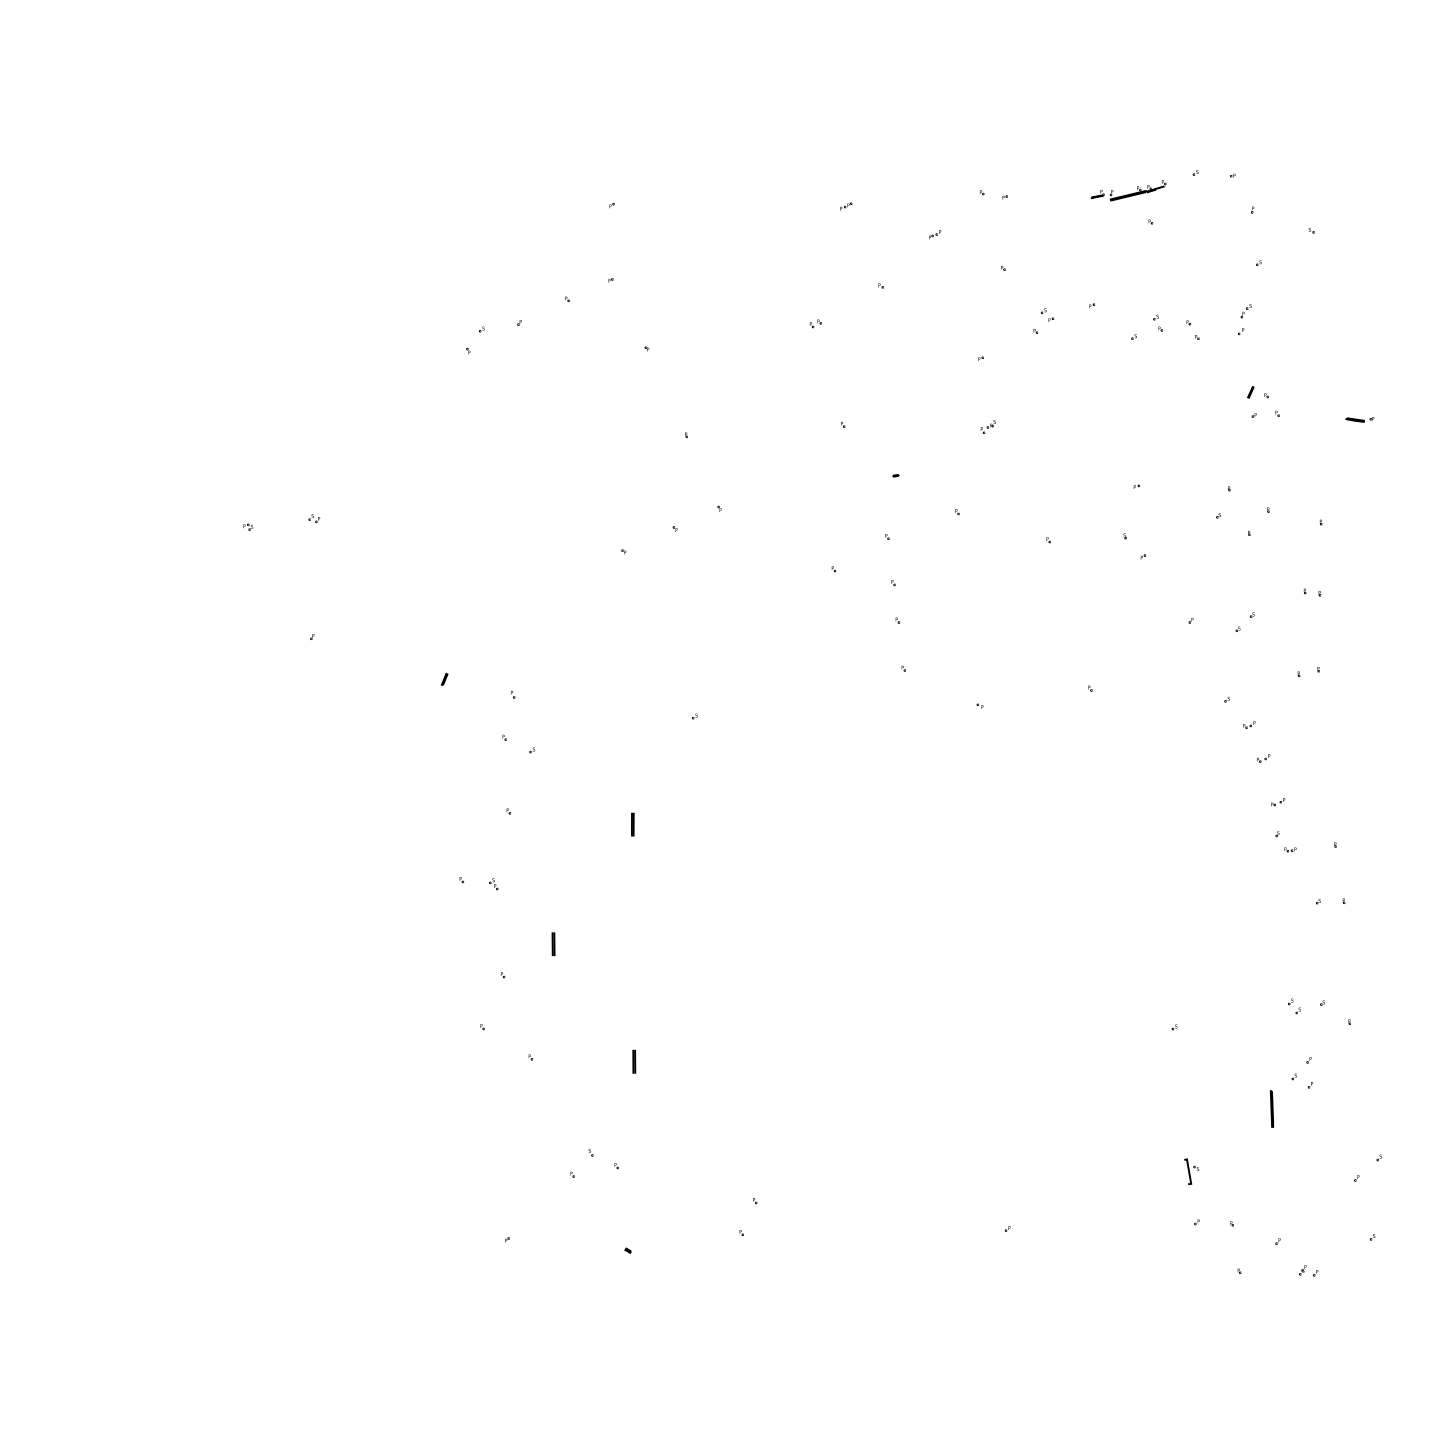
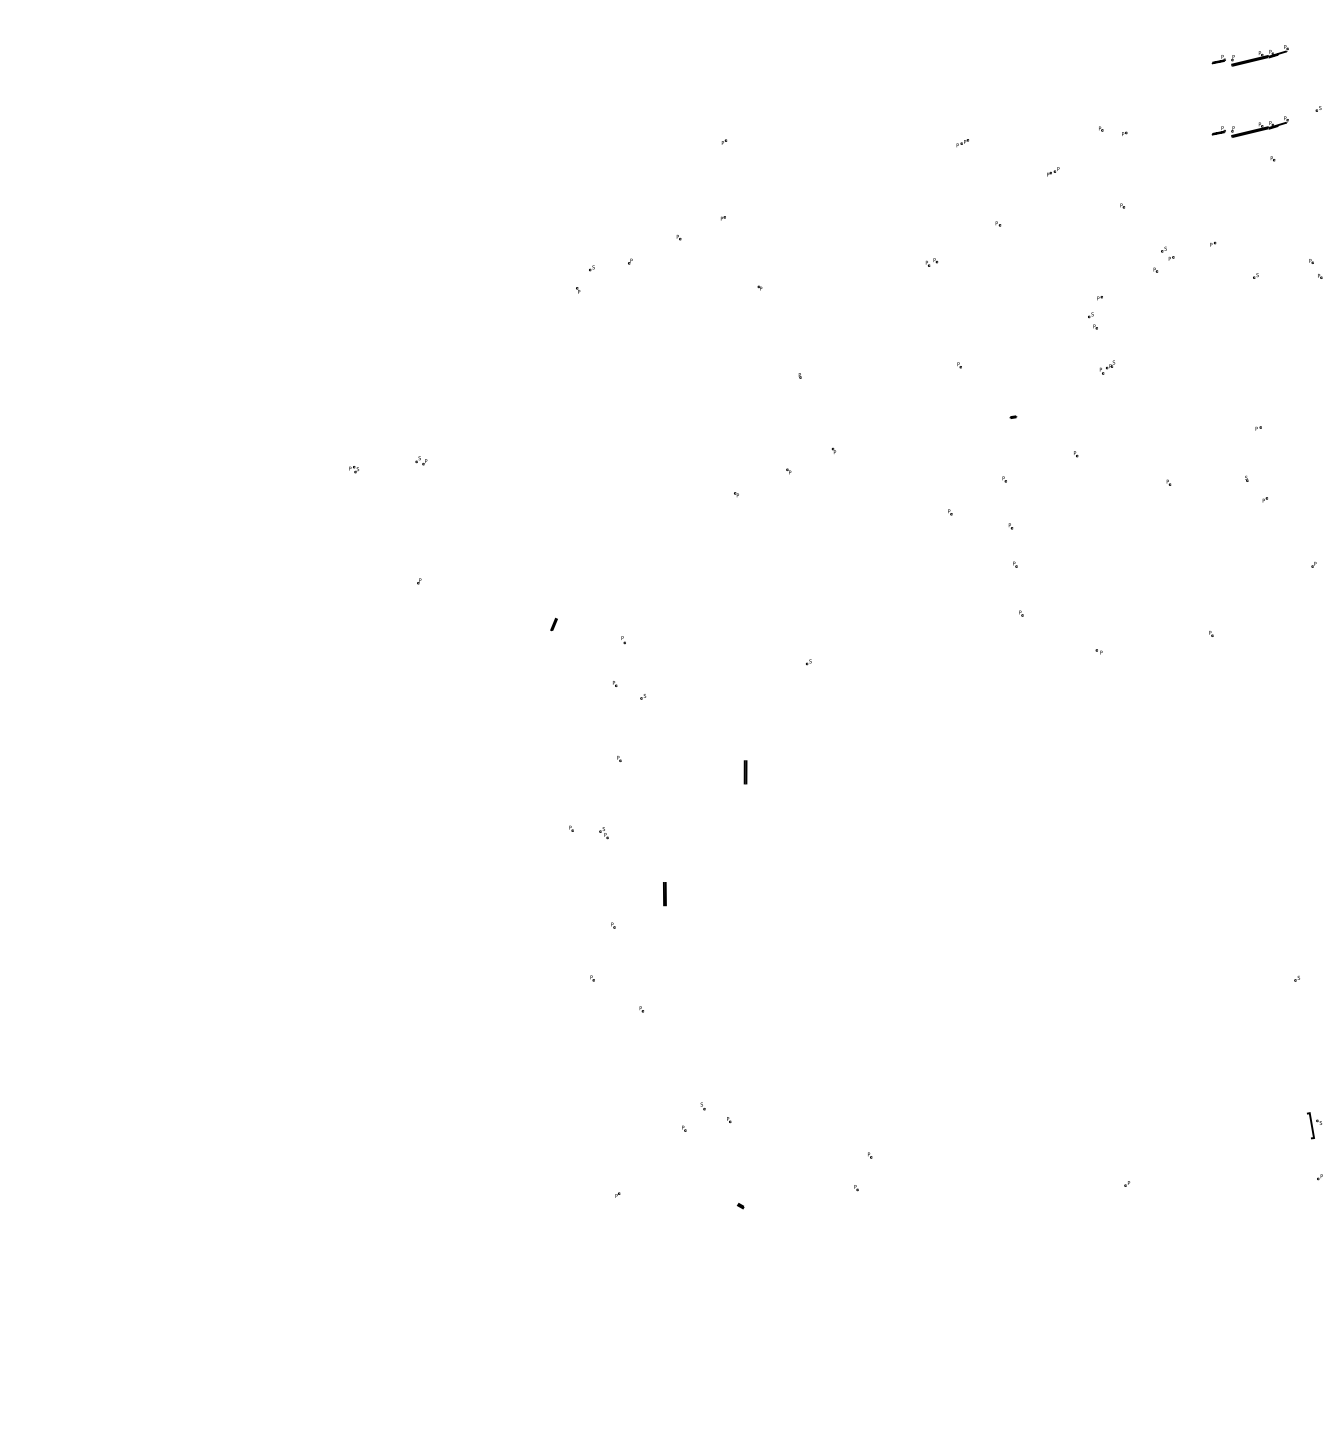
part: (1128, 120) -> (1250, 55), added
part: (1157, 322) -> (1092, 320), moved
line: (634, 1061) -> (747, 1013), removed

